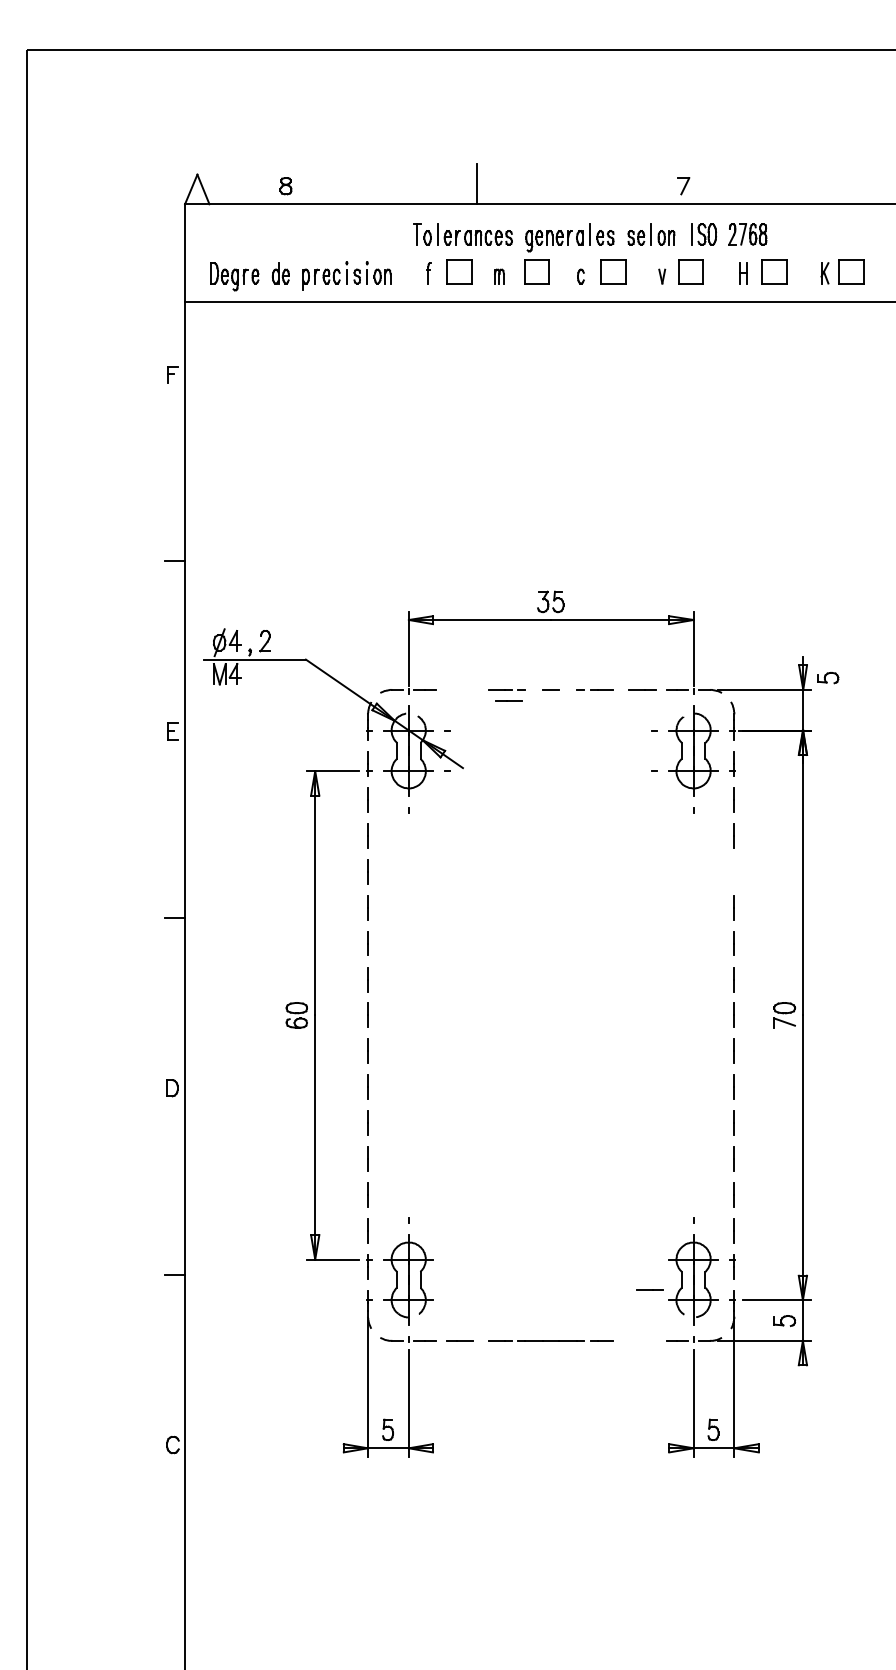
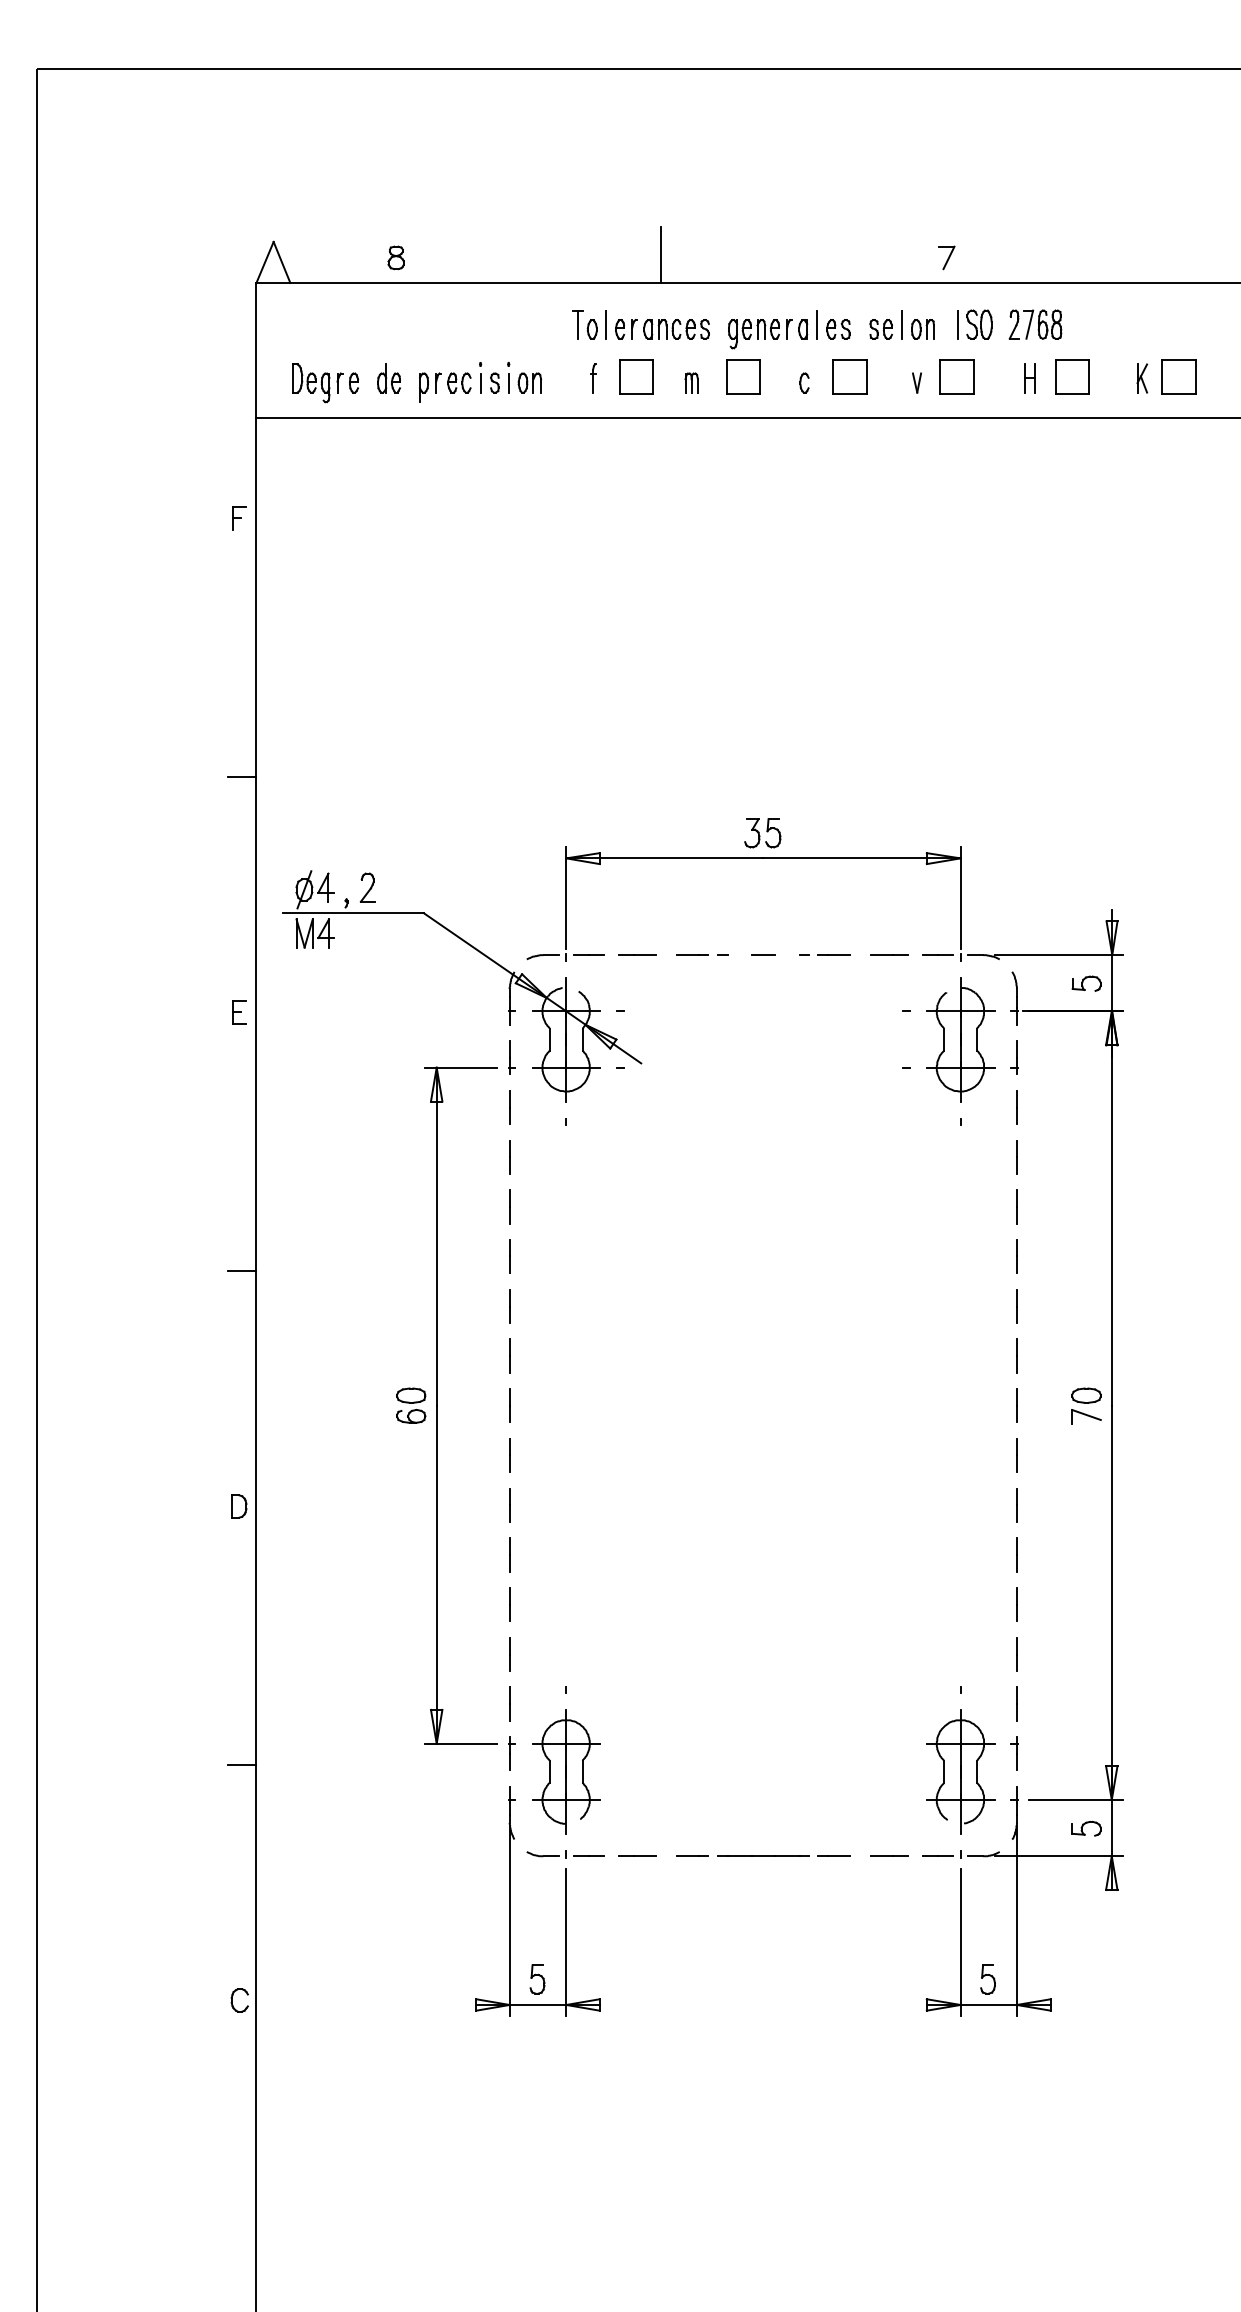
part: (827, 677) -> (1086, 983), moved
line: (509, 700) -> (637, 954), moved
line: (734, 871) -> (1016, 1206), added
line: (650, 1289) -> (889, 1855), moved

